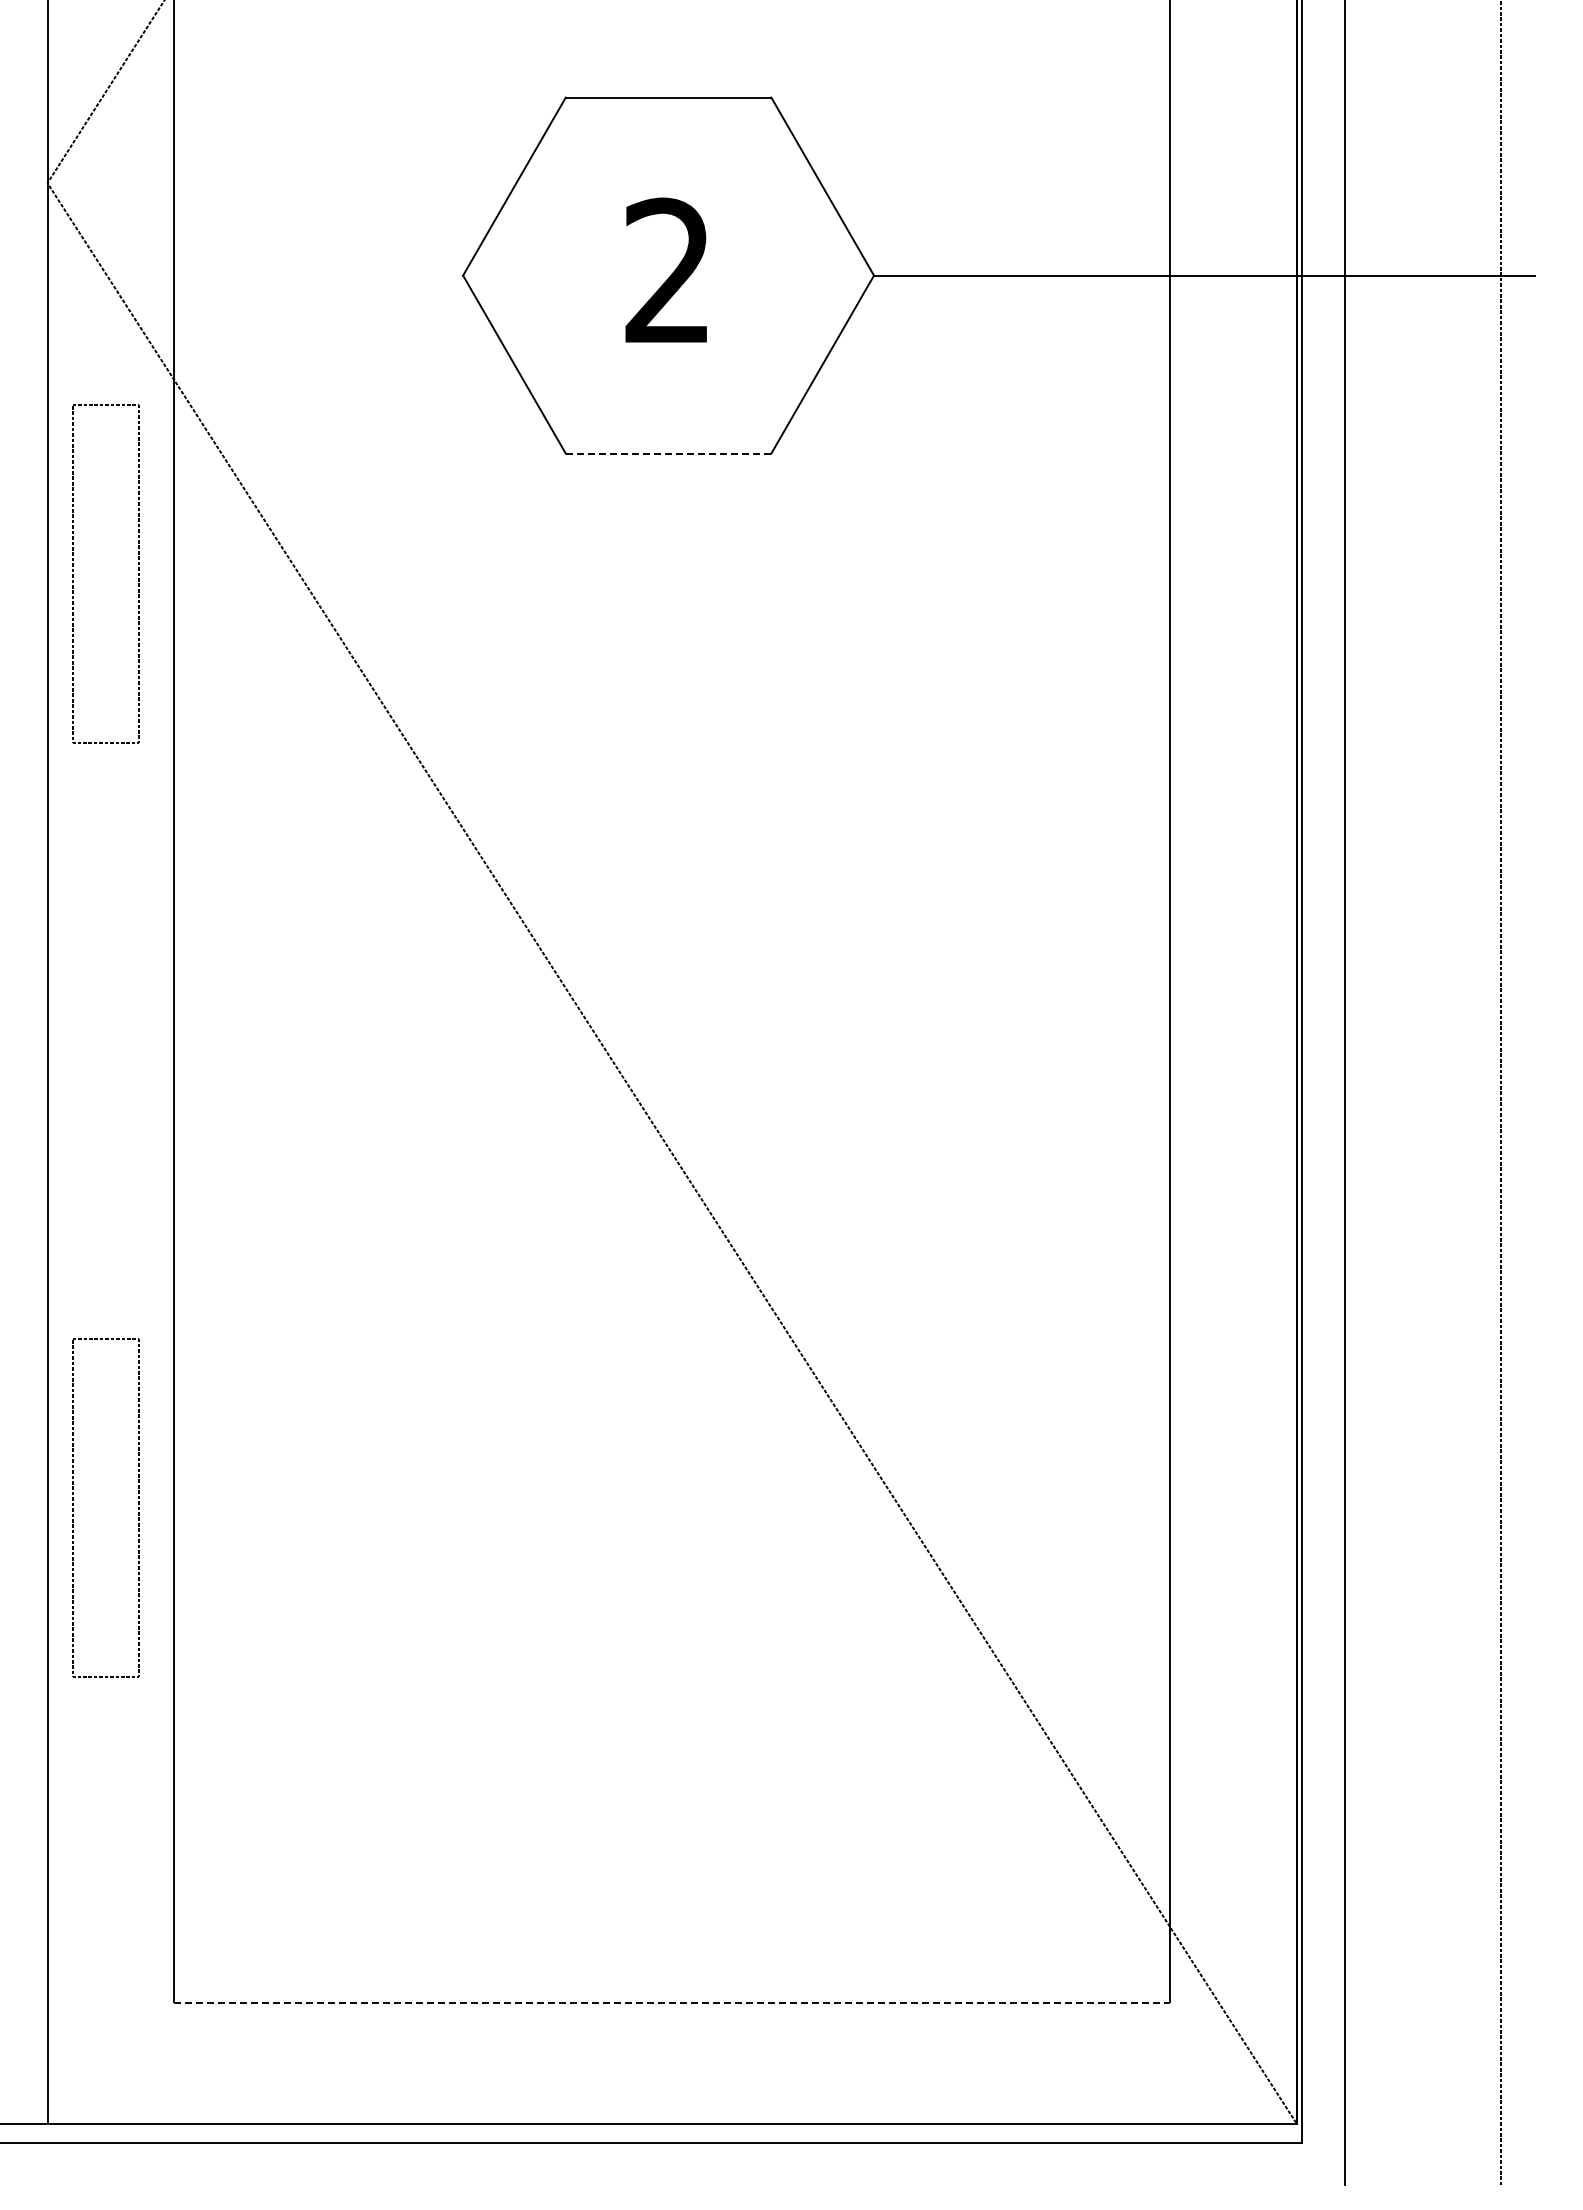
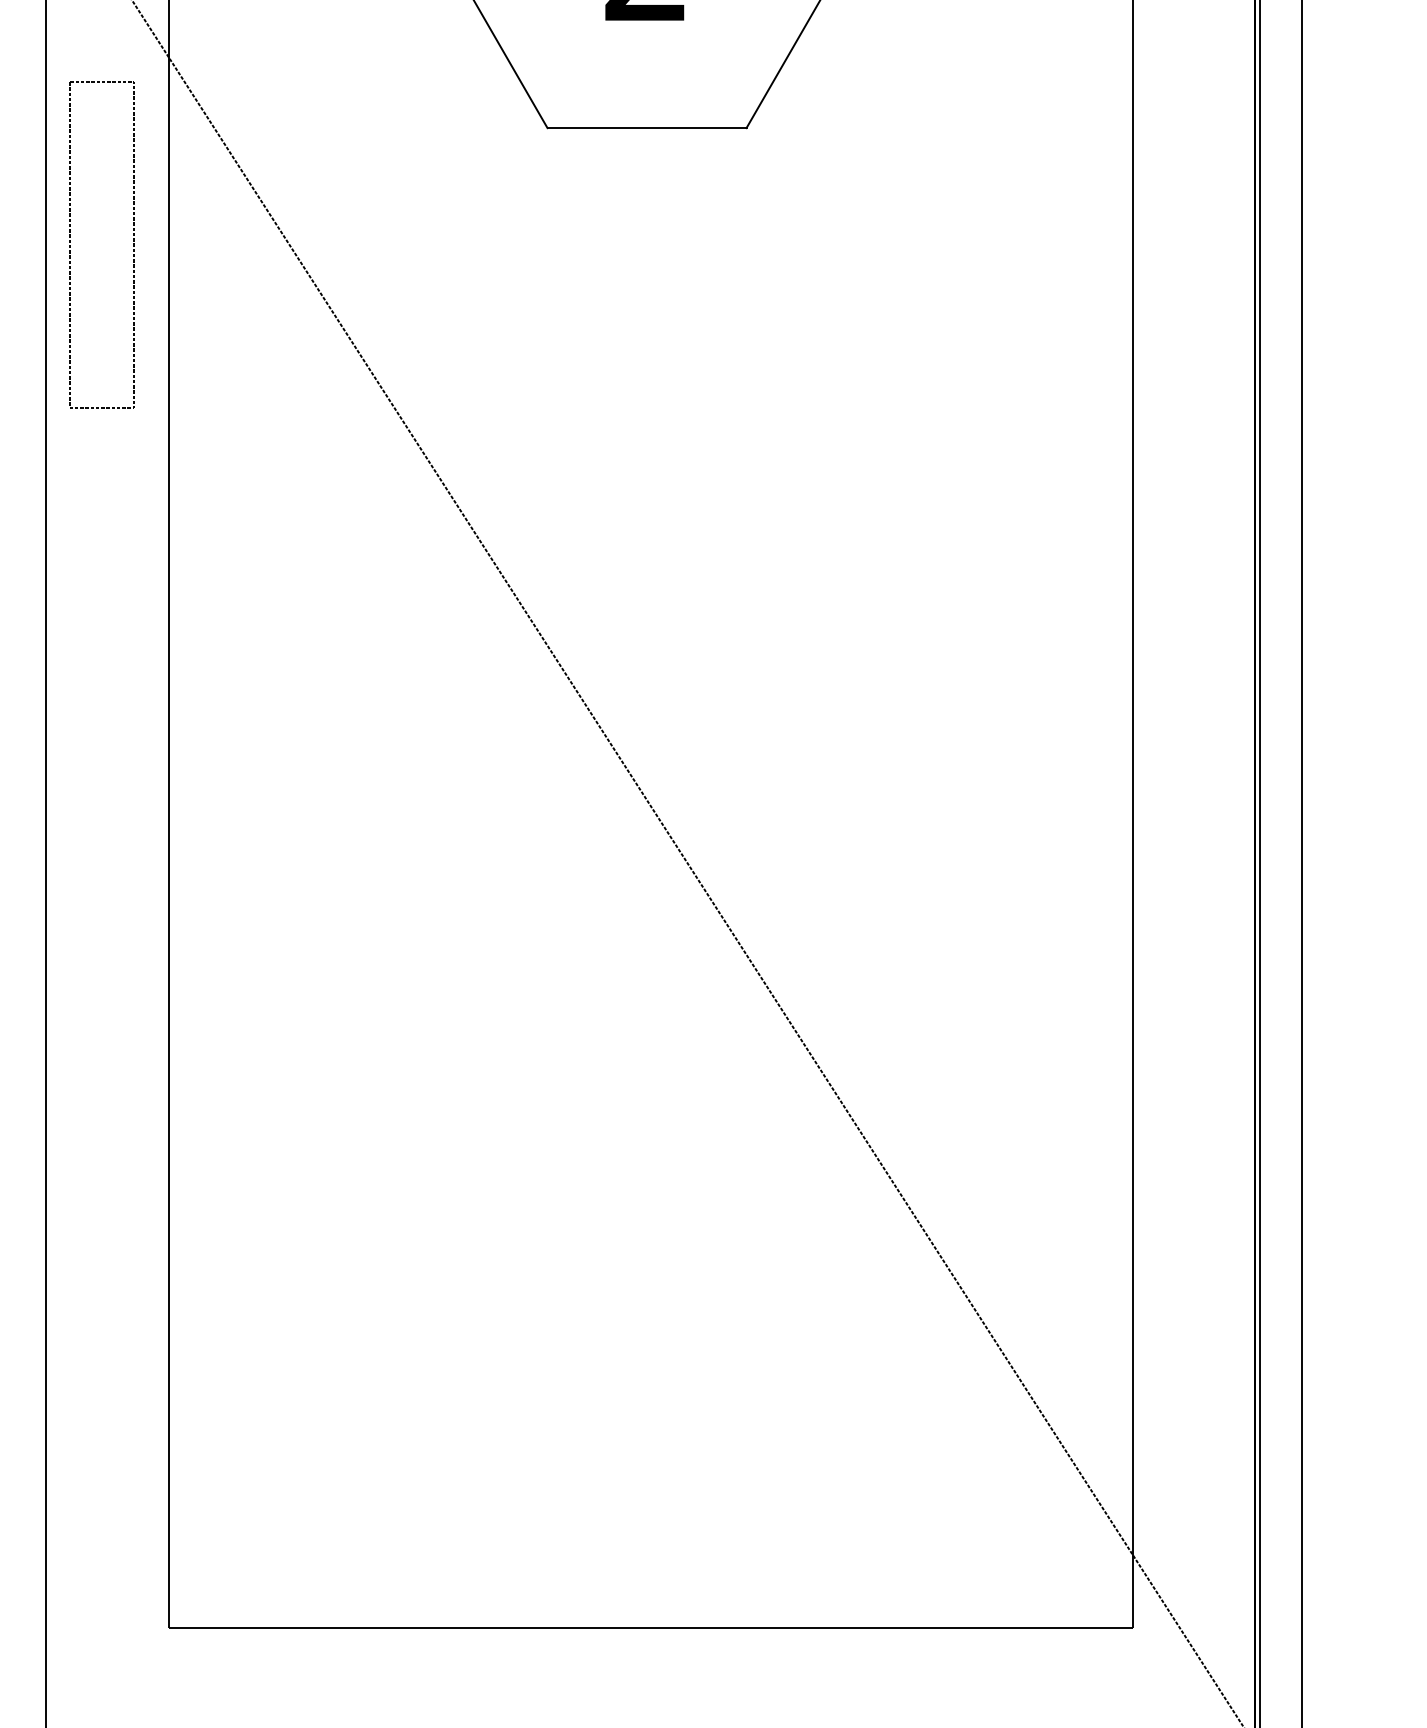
line: (668, 453) -> (646, 128), dashed -> solid
part: (73, 1508) -> (70, 1149), removed
line: (672, 2003) -> (650, 1628), dashed -> solid

